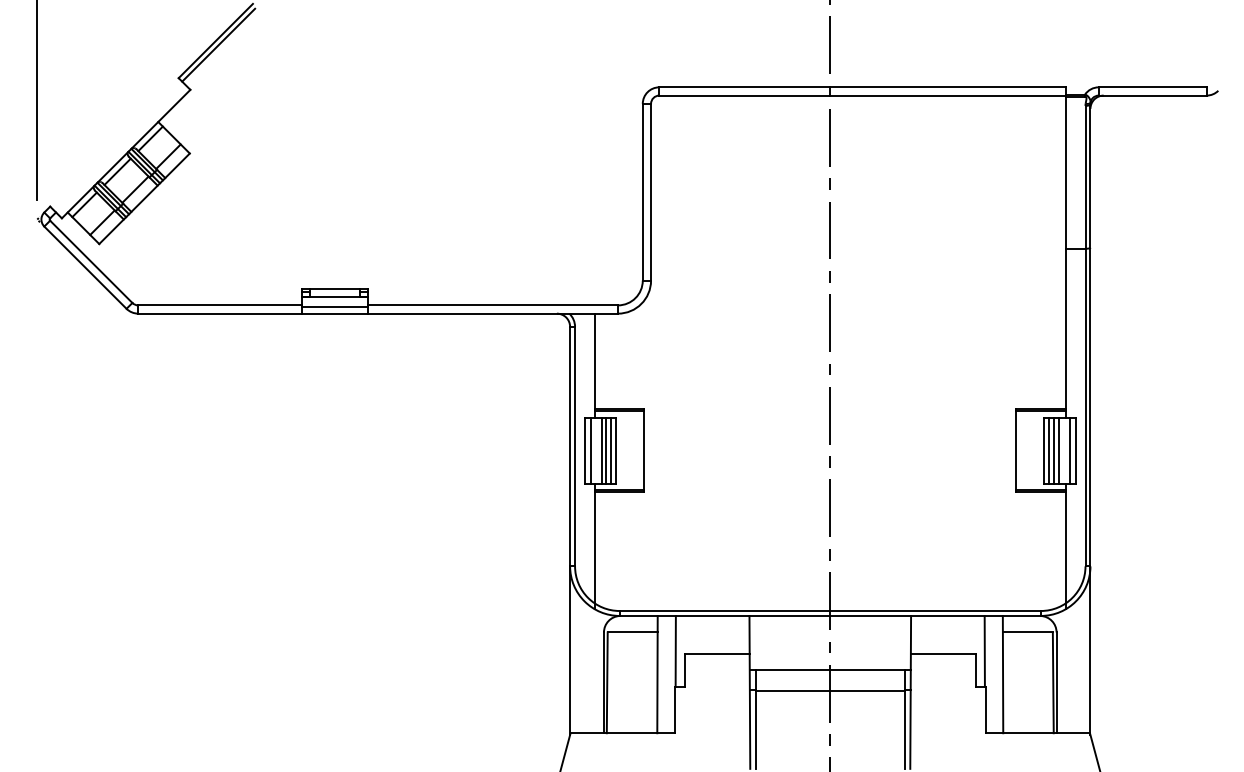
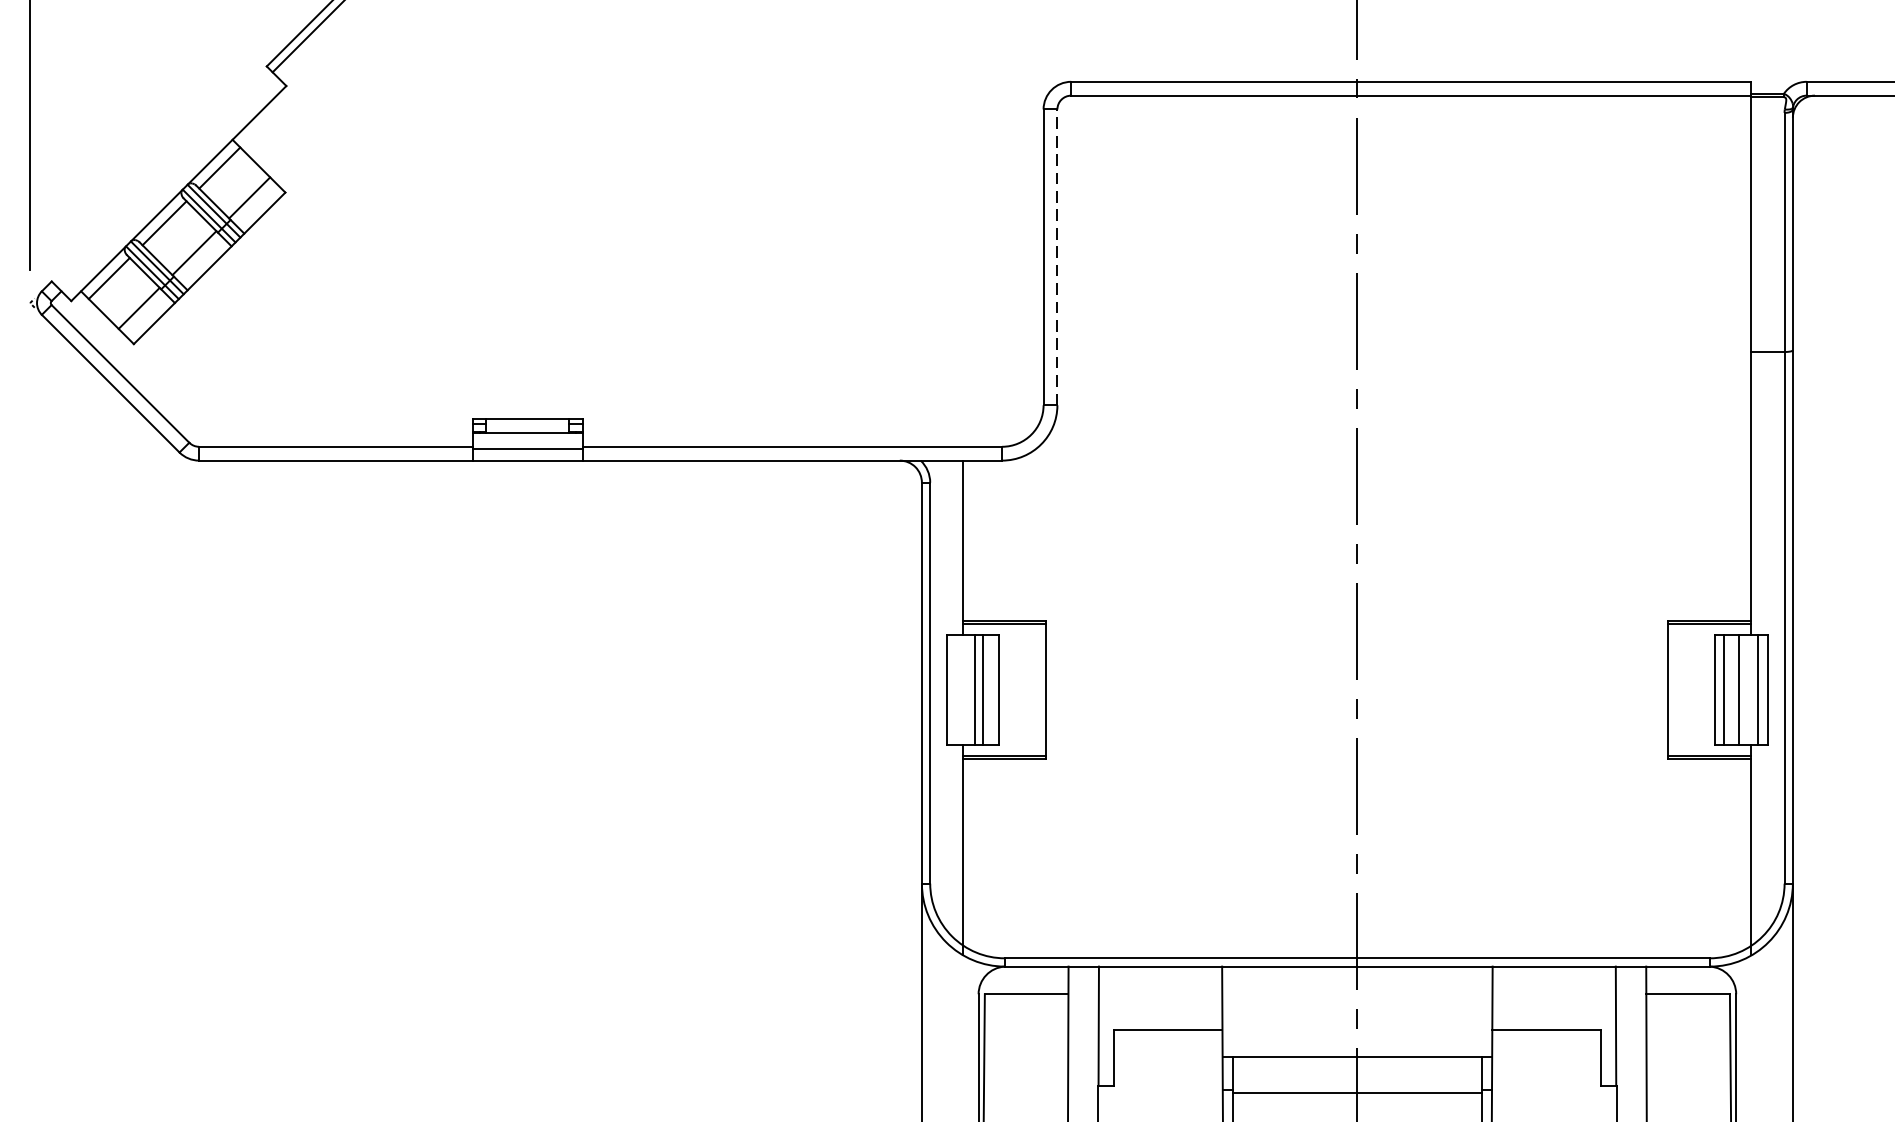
line: (651, 191) -> (1058, 256), solid -> dashed
line: (590, 450) -> (956, 689), removed
line: (611, 450) -> (991, 689), removed
line: (1054, 450) -> (1732, 689), removed

